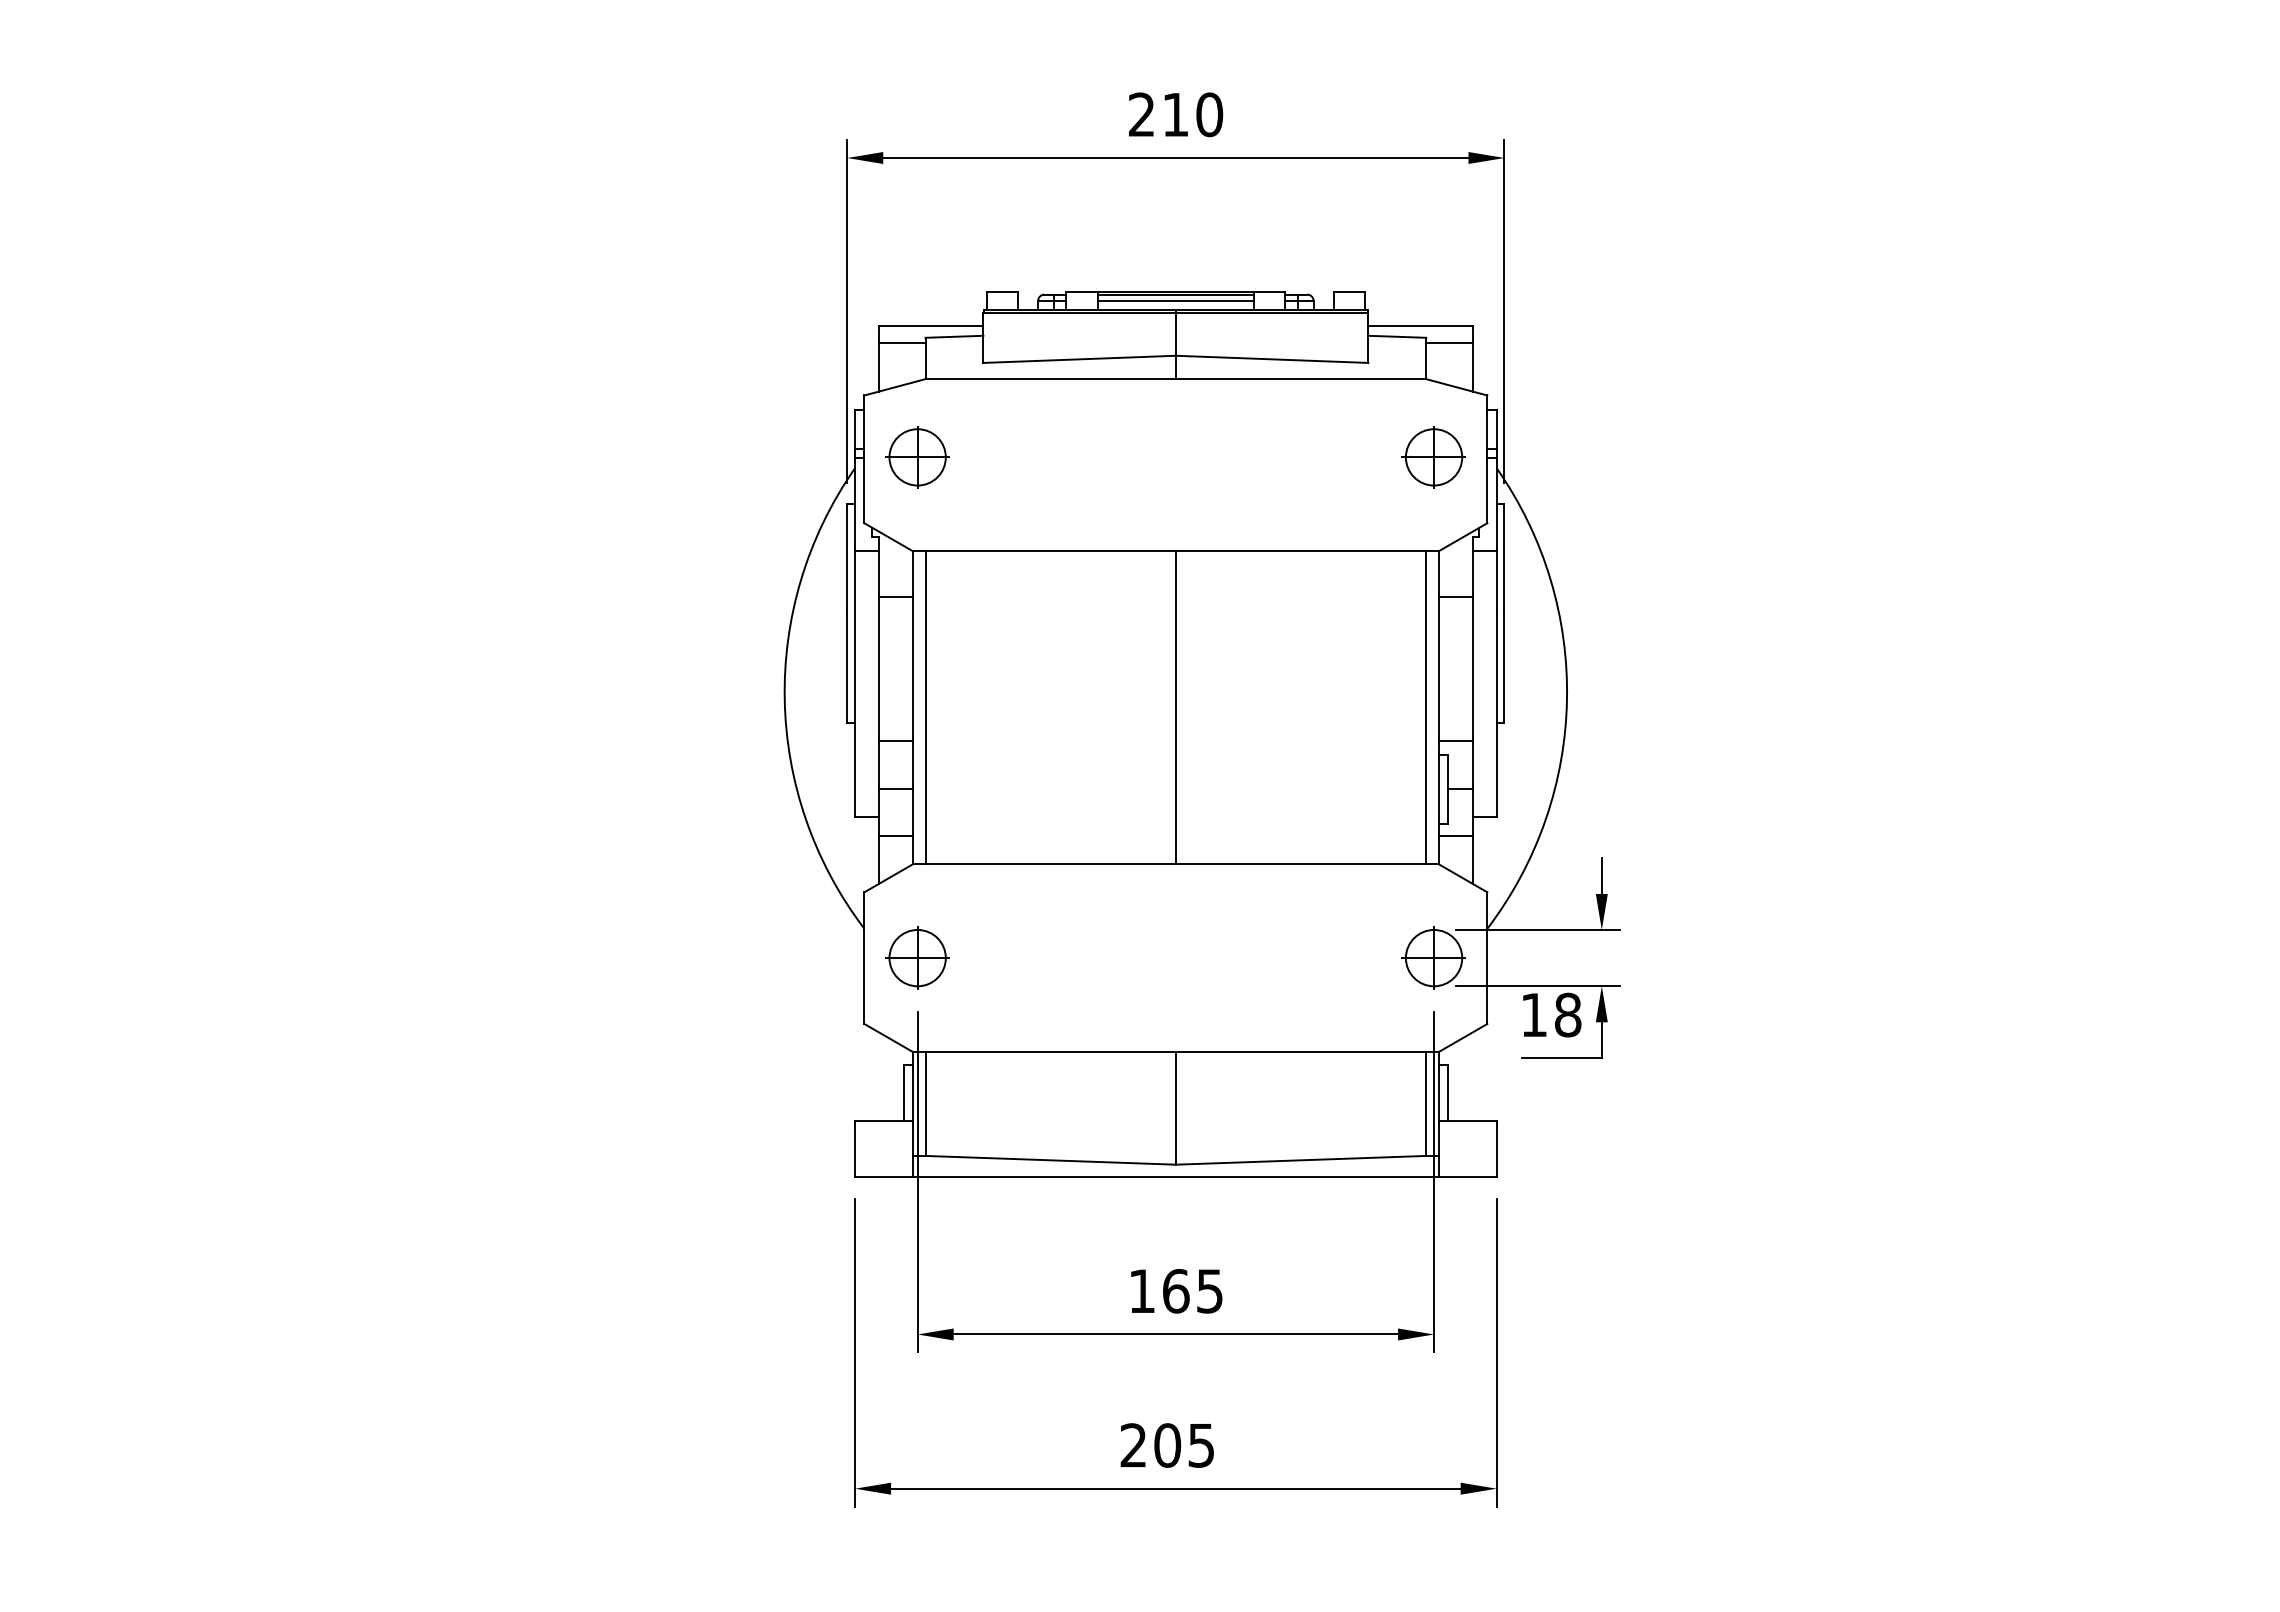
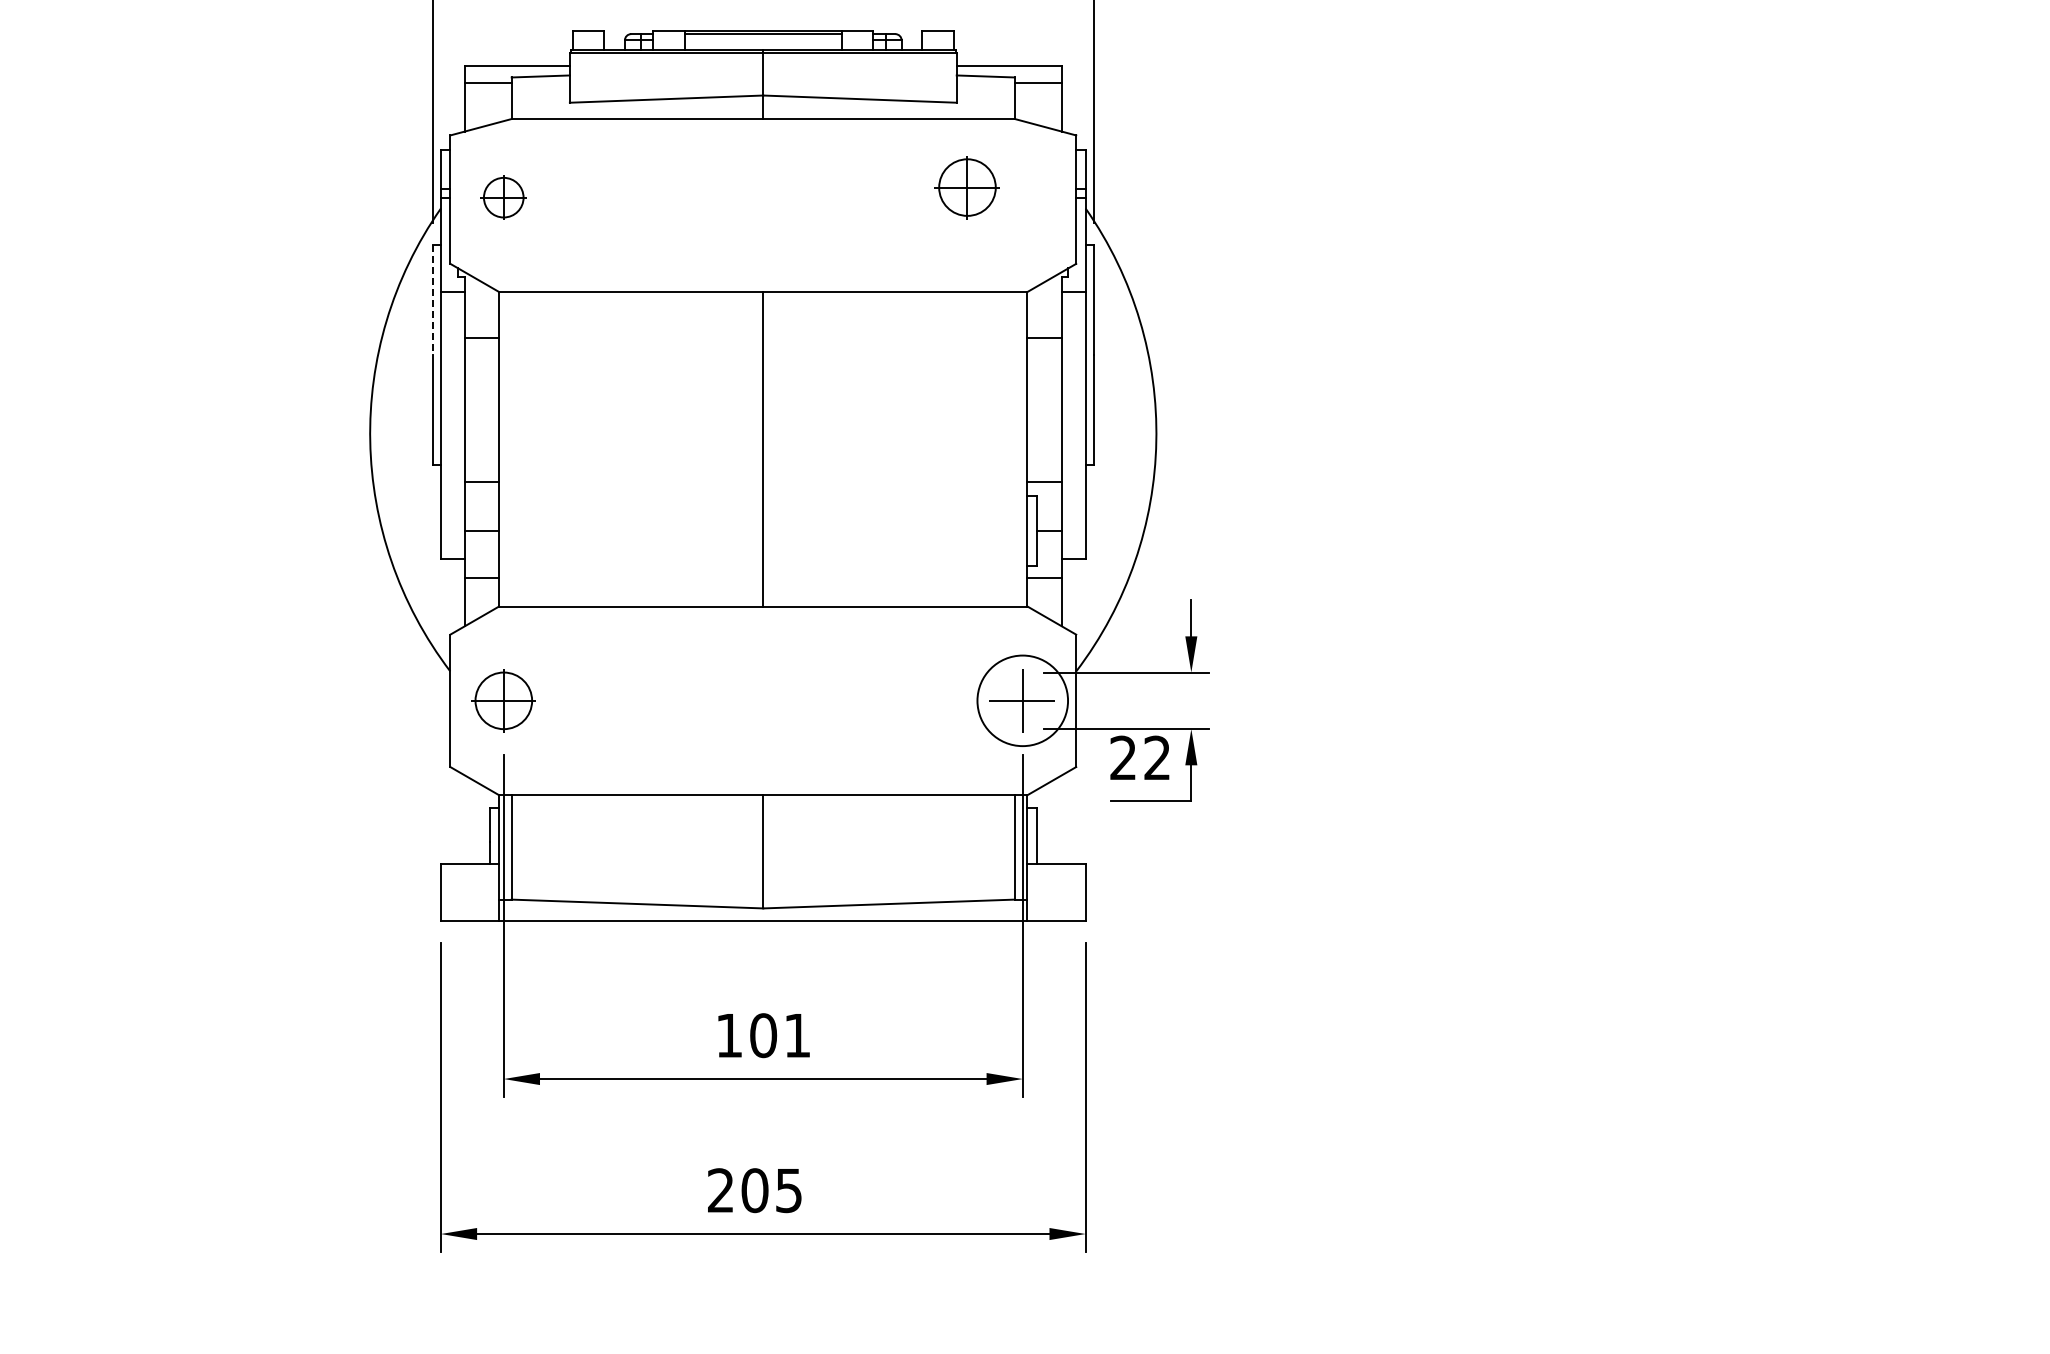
line: (1175, 300) -> (762, 39), removed
part: (917, 457) -> (503, 197), size x0.7
part: (1433, 457) -> (966, 187), moved
line: (847, 559) -> (433, 300), solid -> dashed
line: (925, 707) -> (511, 448), removed
line: (1426, 707) -> (1015, 448), removed
circle: (1433, 957) -> (1022, 700), size x1.6
text: (1551, 1014) -> (1140, 757), 18 -> 22
text: (1192, 1291) -> (780, 1035), 165 -> 101

